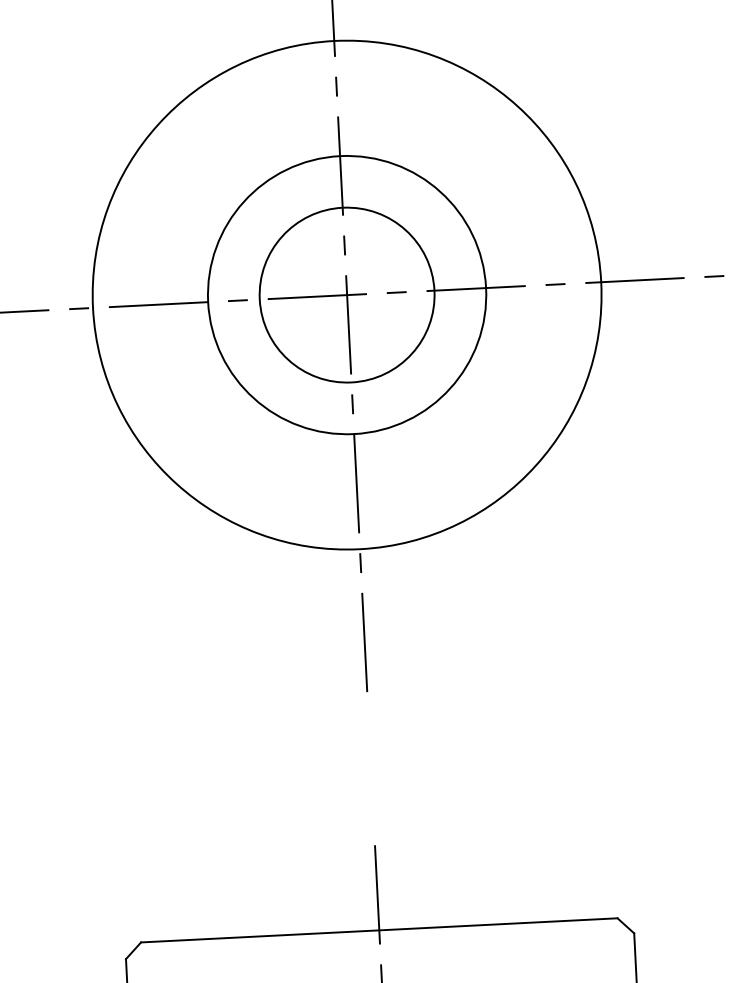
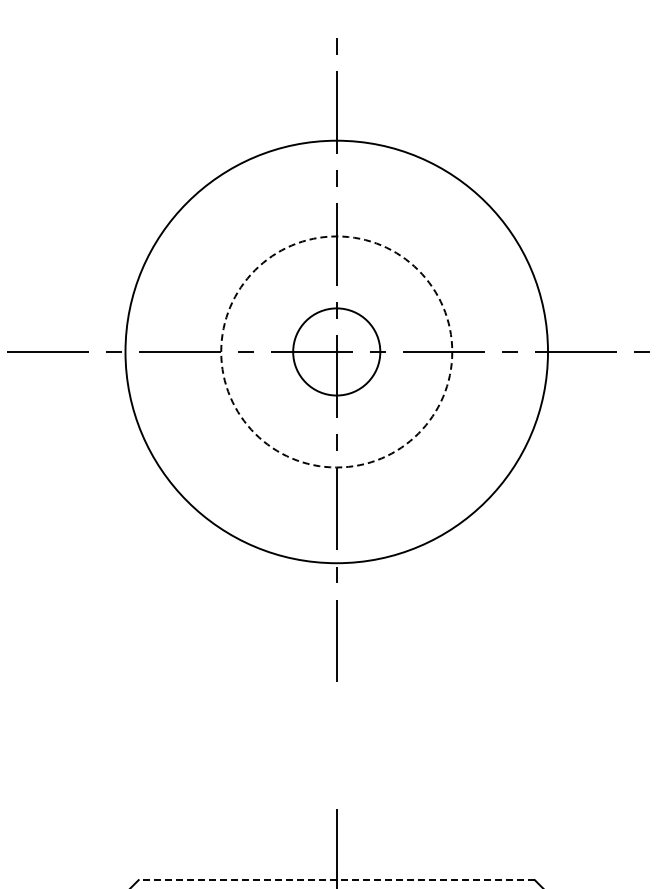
circle: (346, 294) -> (336, 351), size x0.6
circle: (346, 294) -> (336, 351), solid -> dashed
line: (379, 930) -> (336, 880), solid -> dashed

